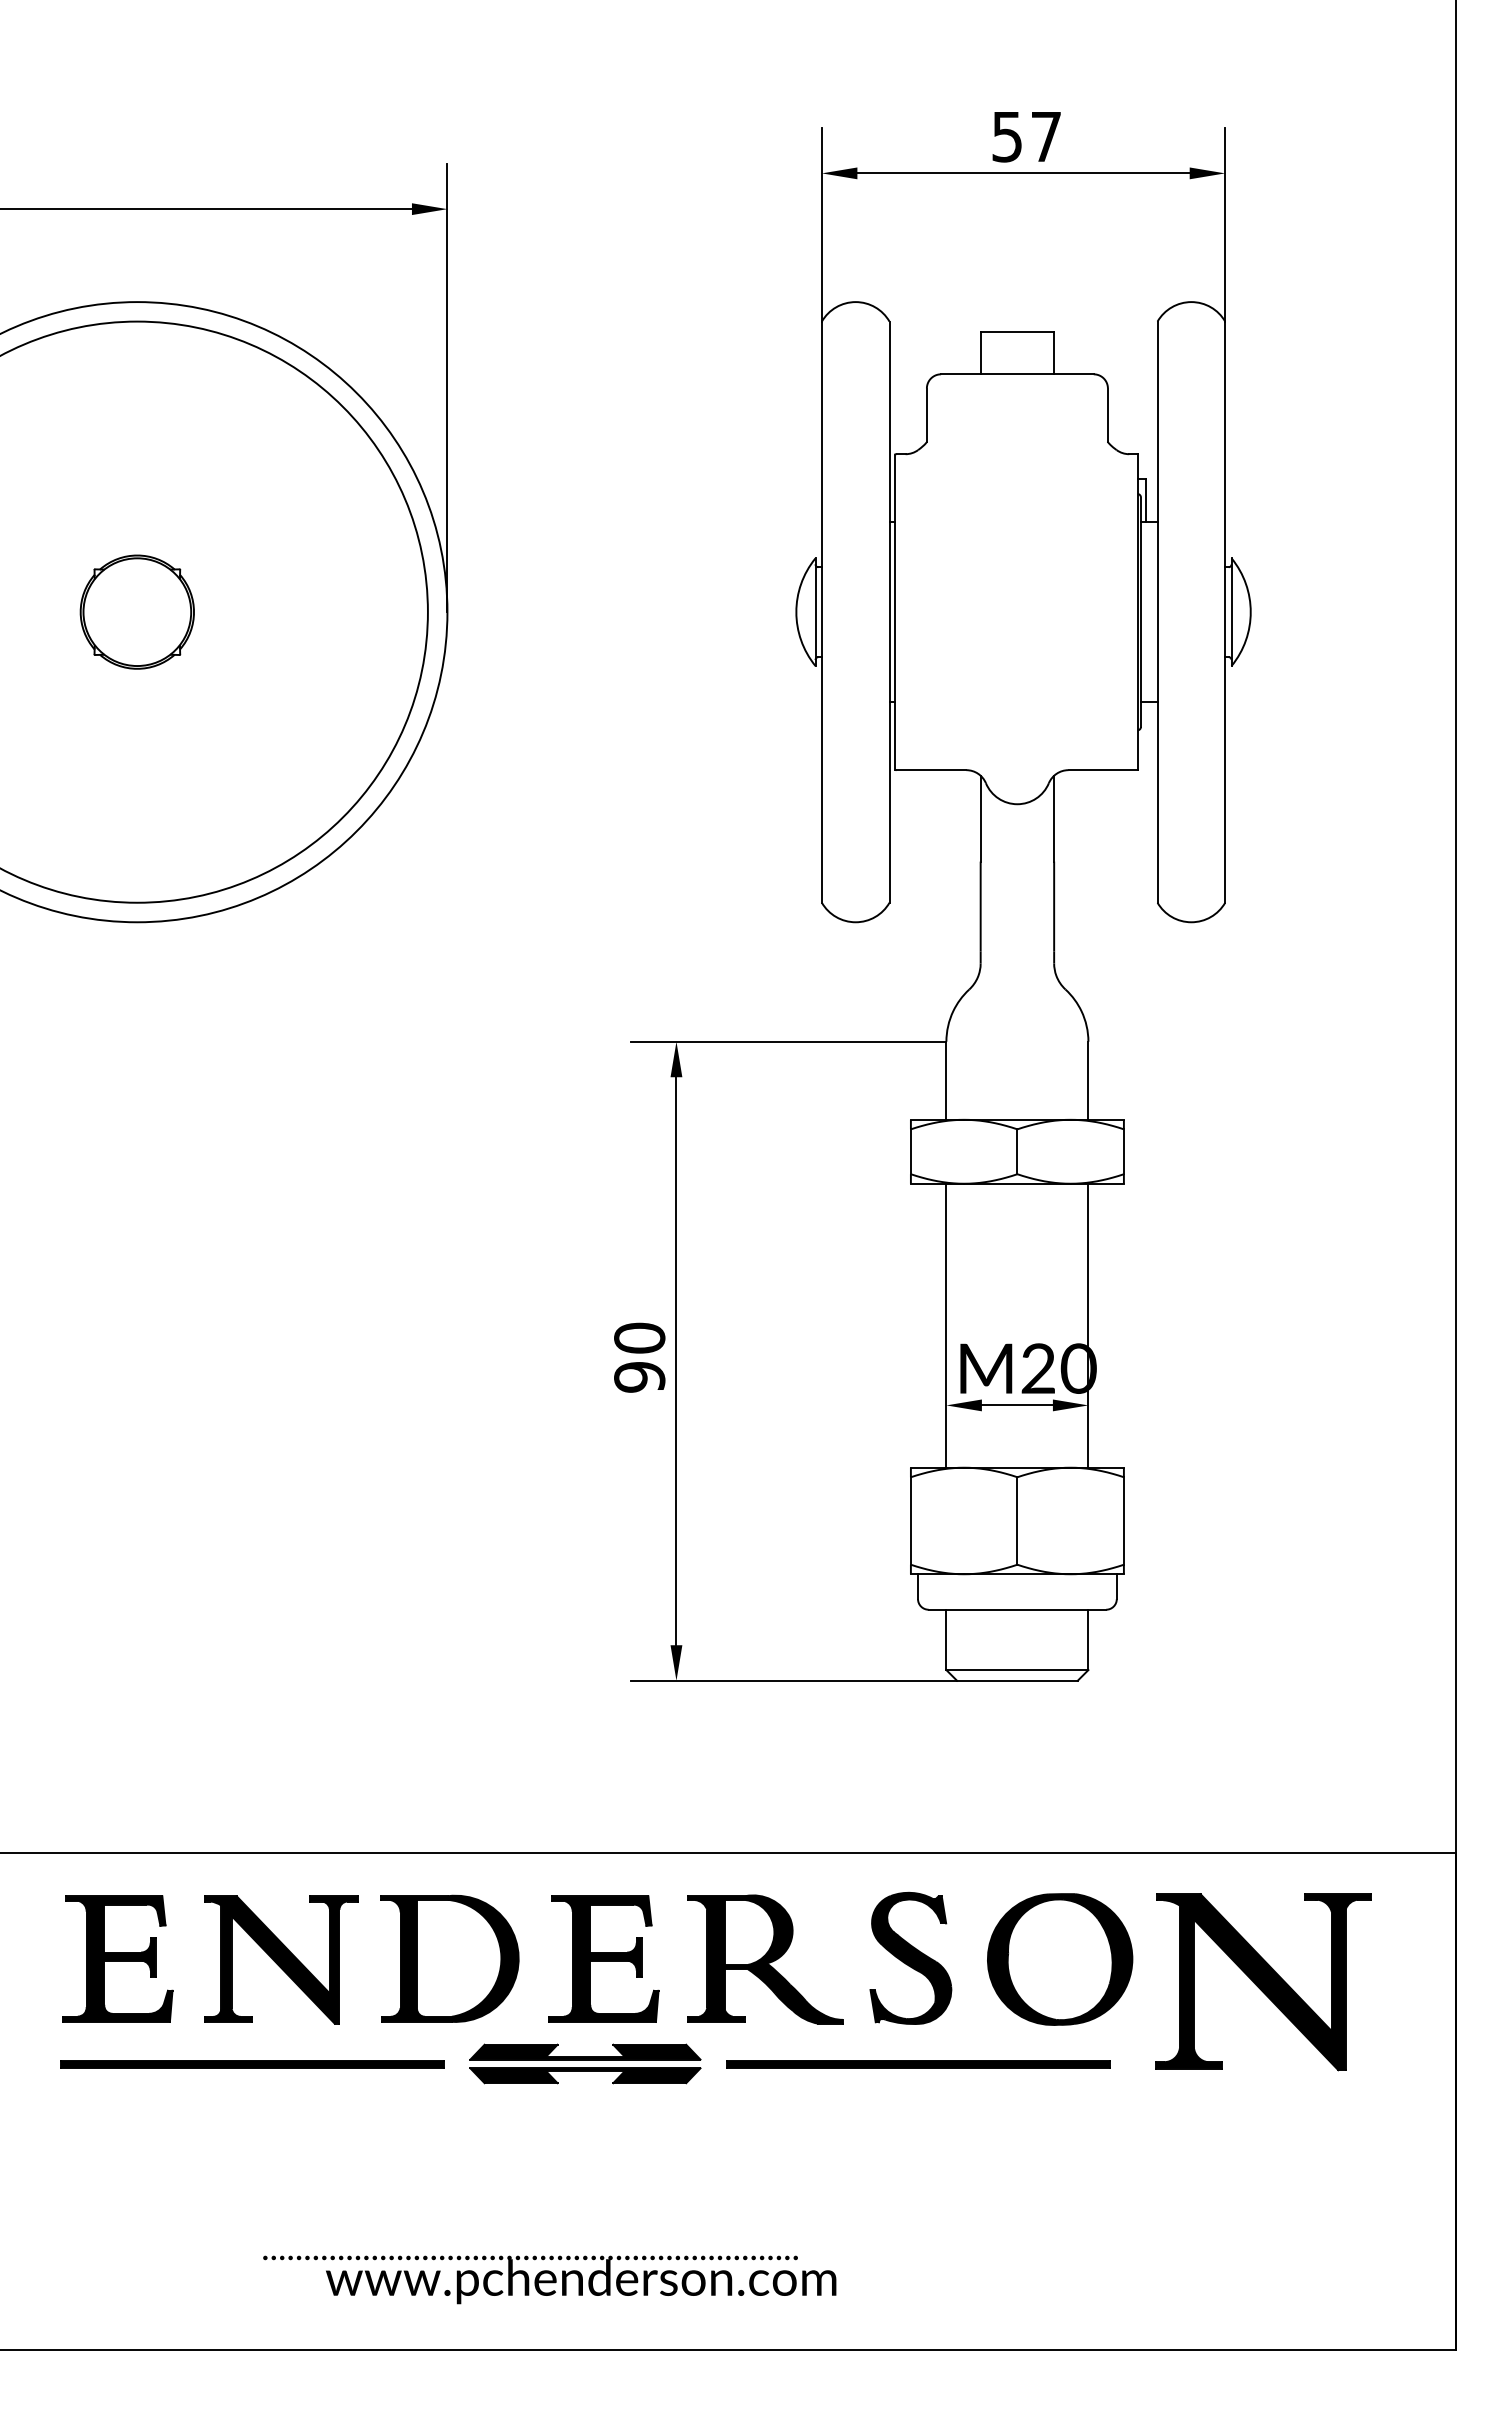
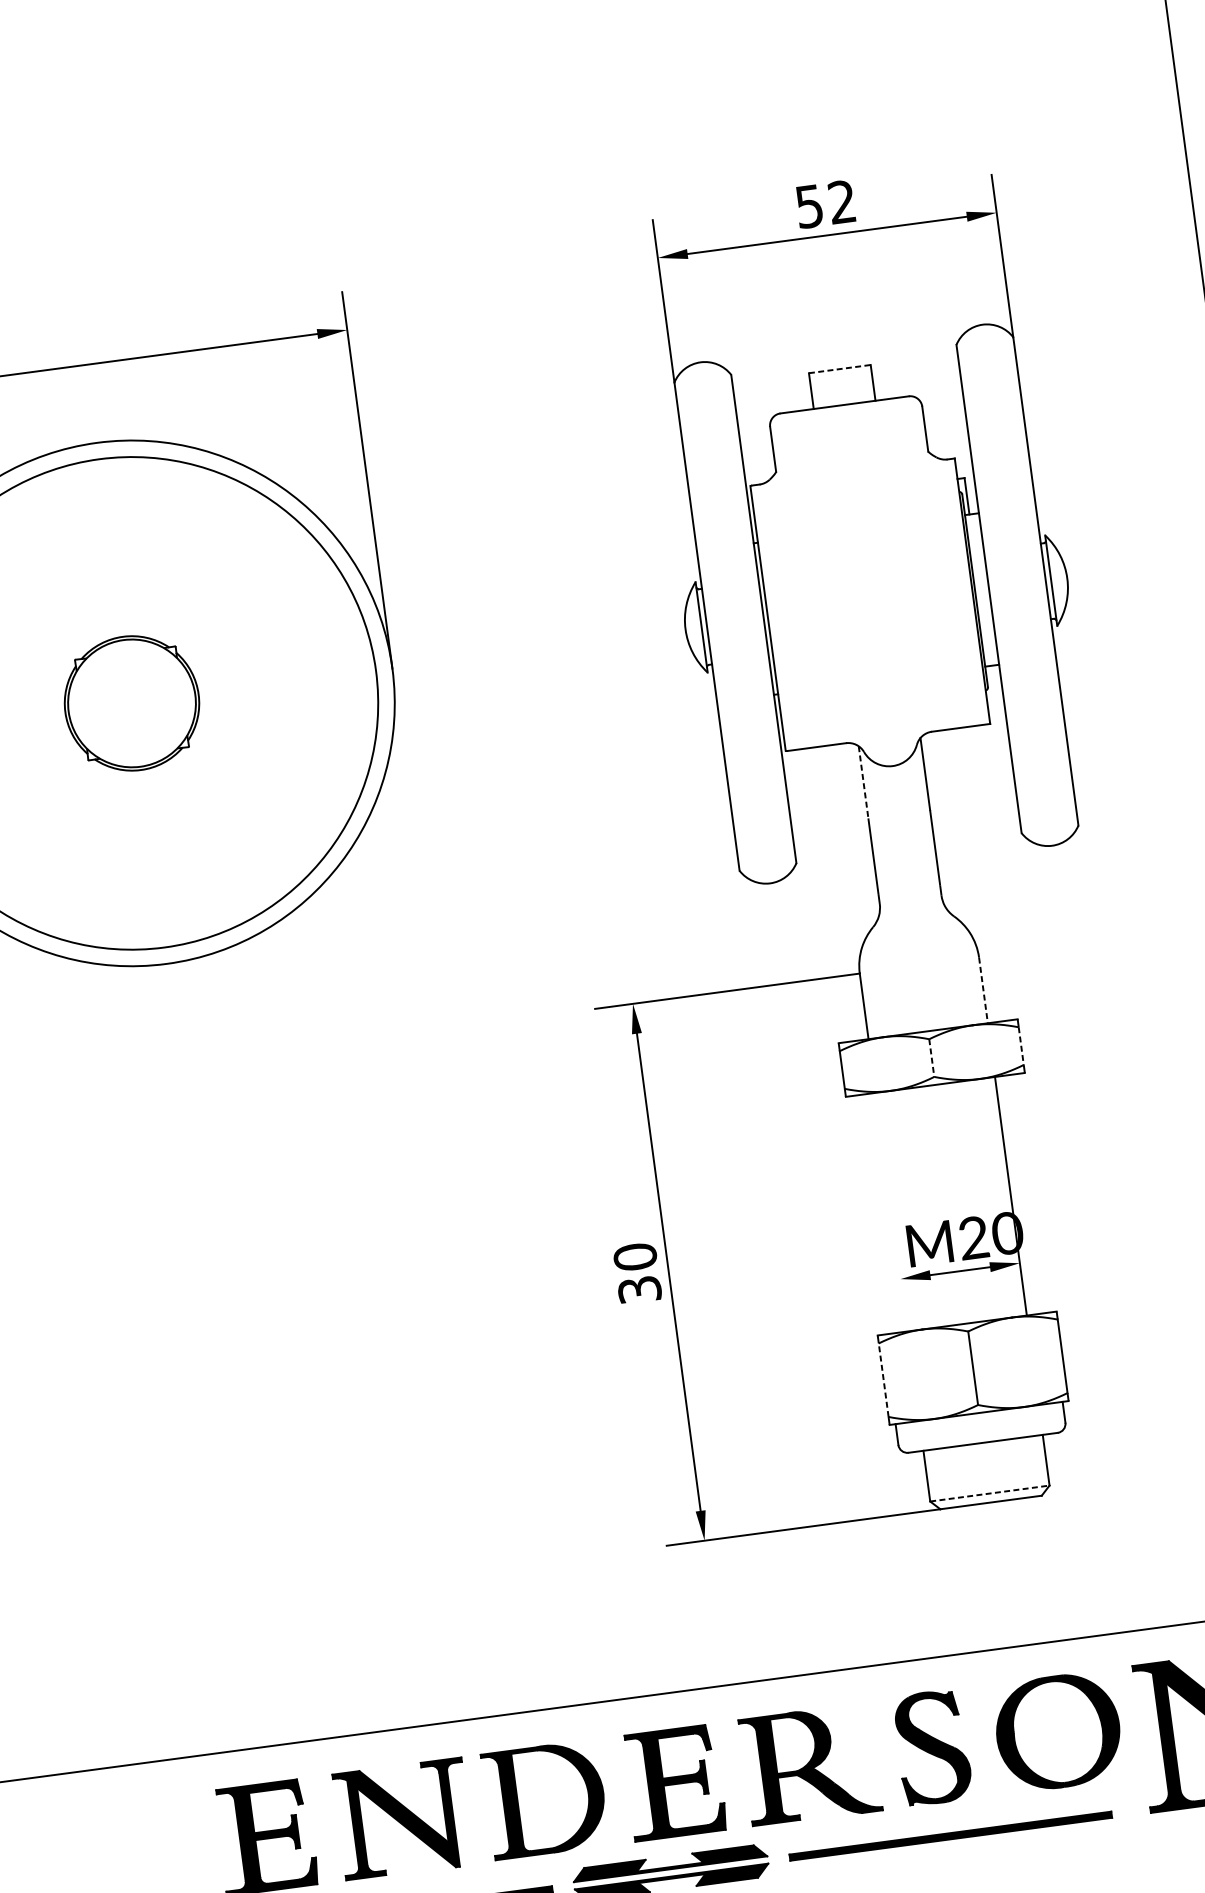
text: (1045, 136) -> (841, 201), 57 -> 52
line: (1017, 331) -> (839, 368), solid -> dashed
part: (136, 611) -> (131, 702), size x1.4
line: (980, 818) -> (863, 782), solid -> dashed
line: (1088, 1081) -> (983, 991), solid -> dashed
line: (1017, 1152) -> (931, 1058), solid -> dashed
line: (1123, 1152) -> (1020, 1046), solid -> dashed
line: (946, 1325) -> (891, 1211), removed
text: (639, 1377) -> (639, 1290), 90 -> 30
line: (910, 1520) -> (883, 1379), solid -> dashed
line: (1017, 1670) -> (990, 1493), solid -> dashed

